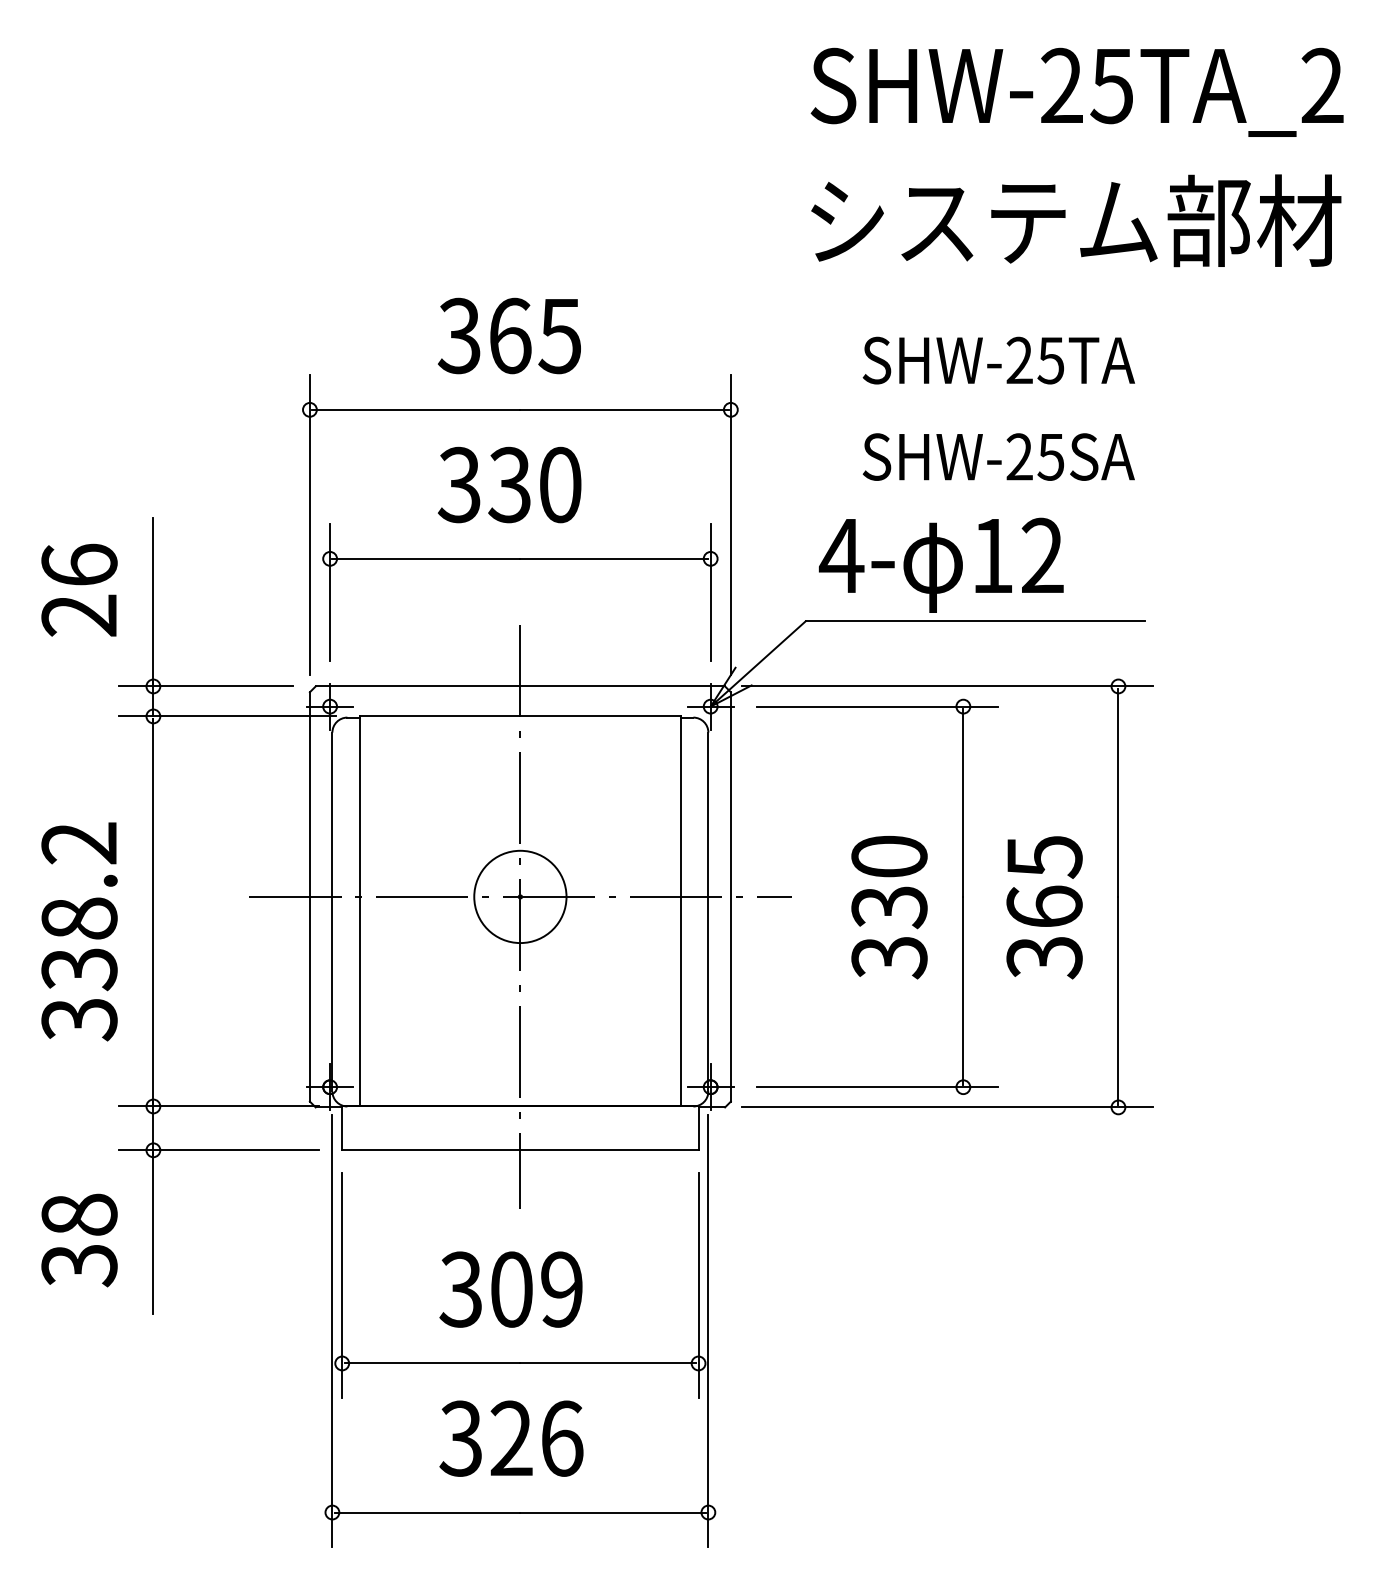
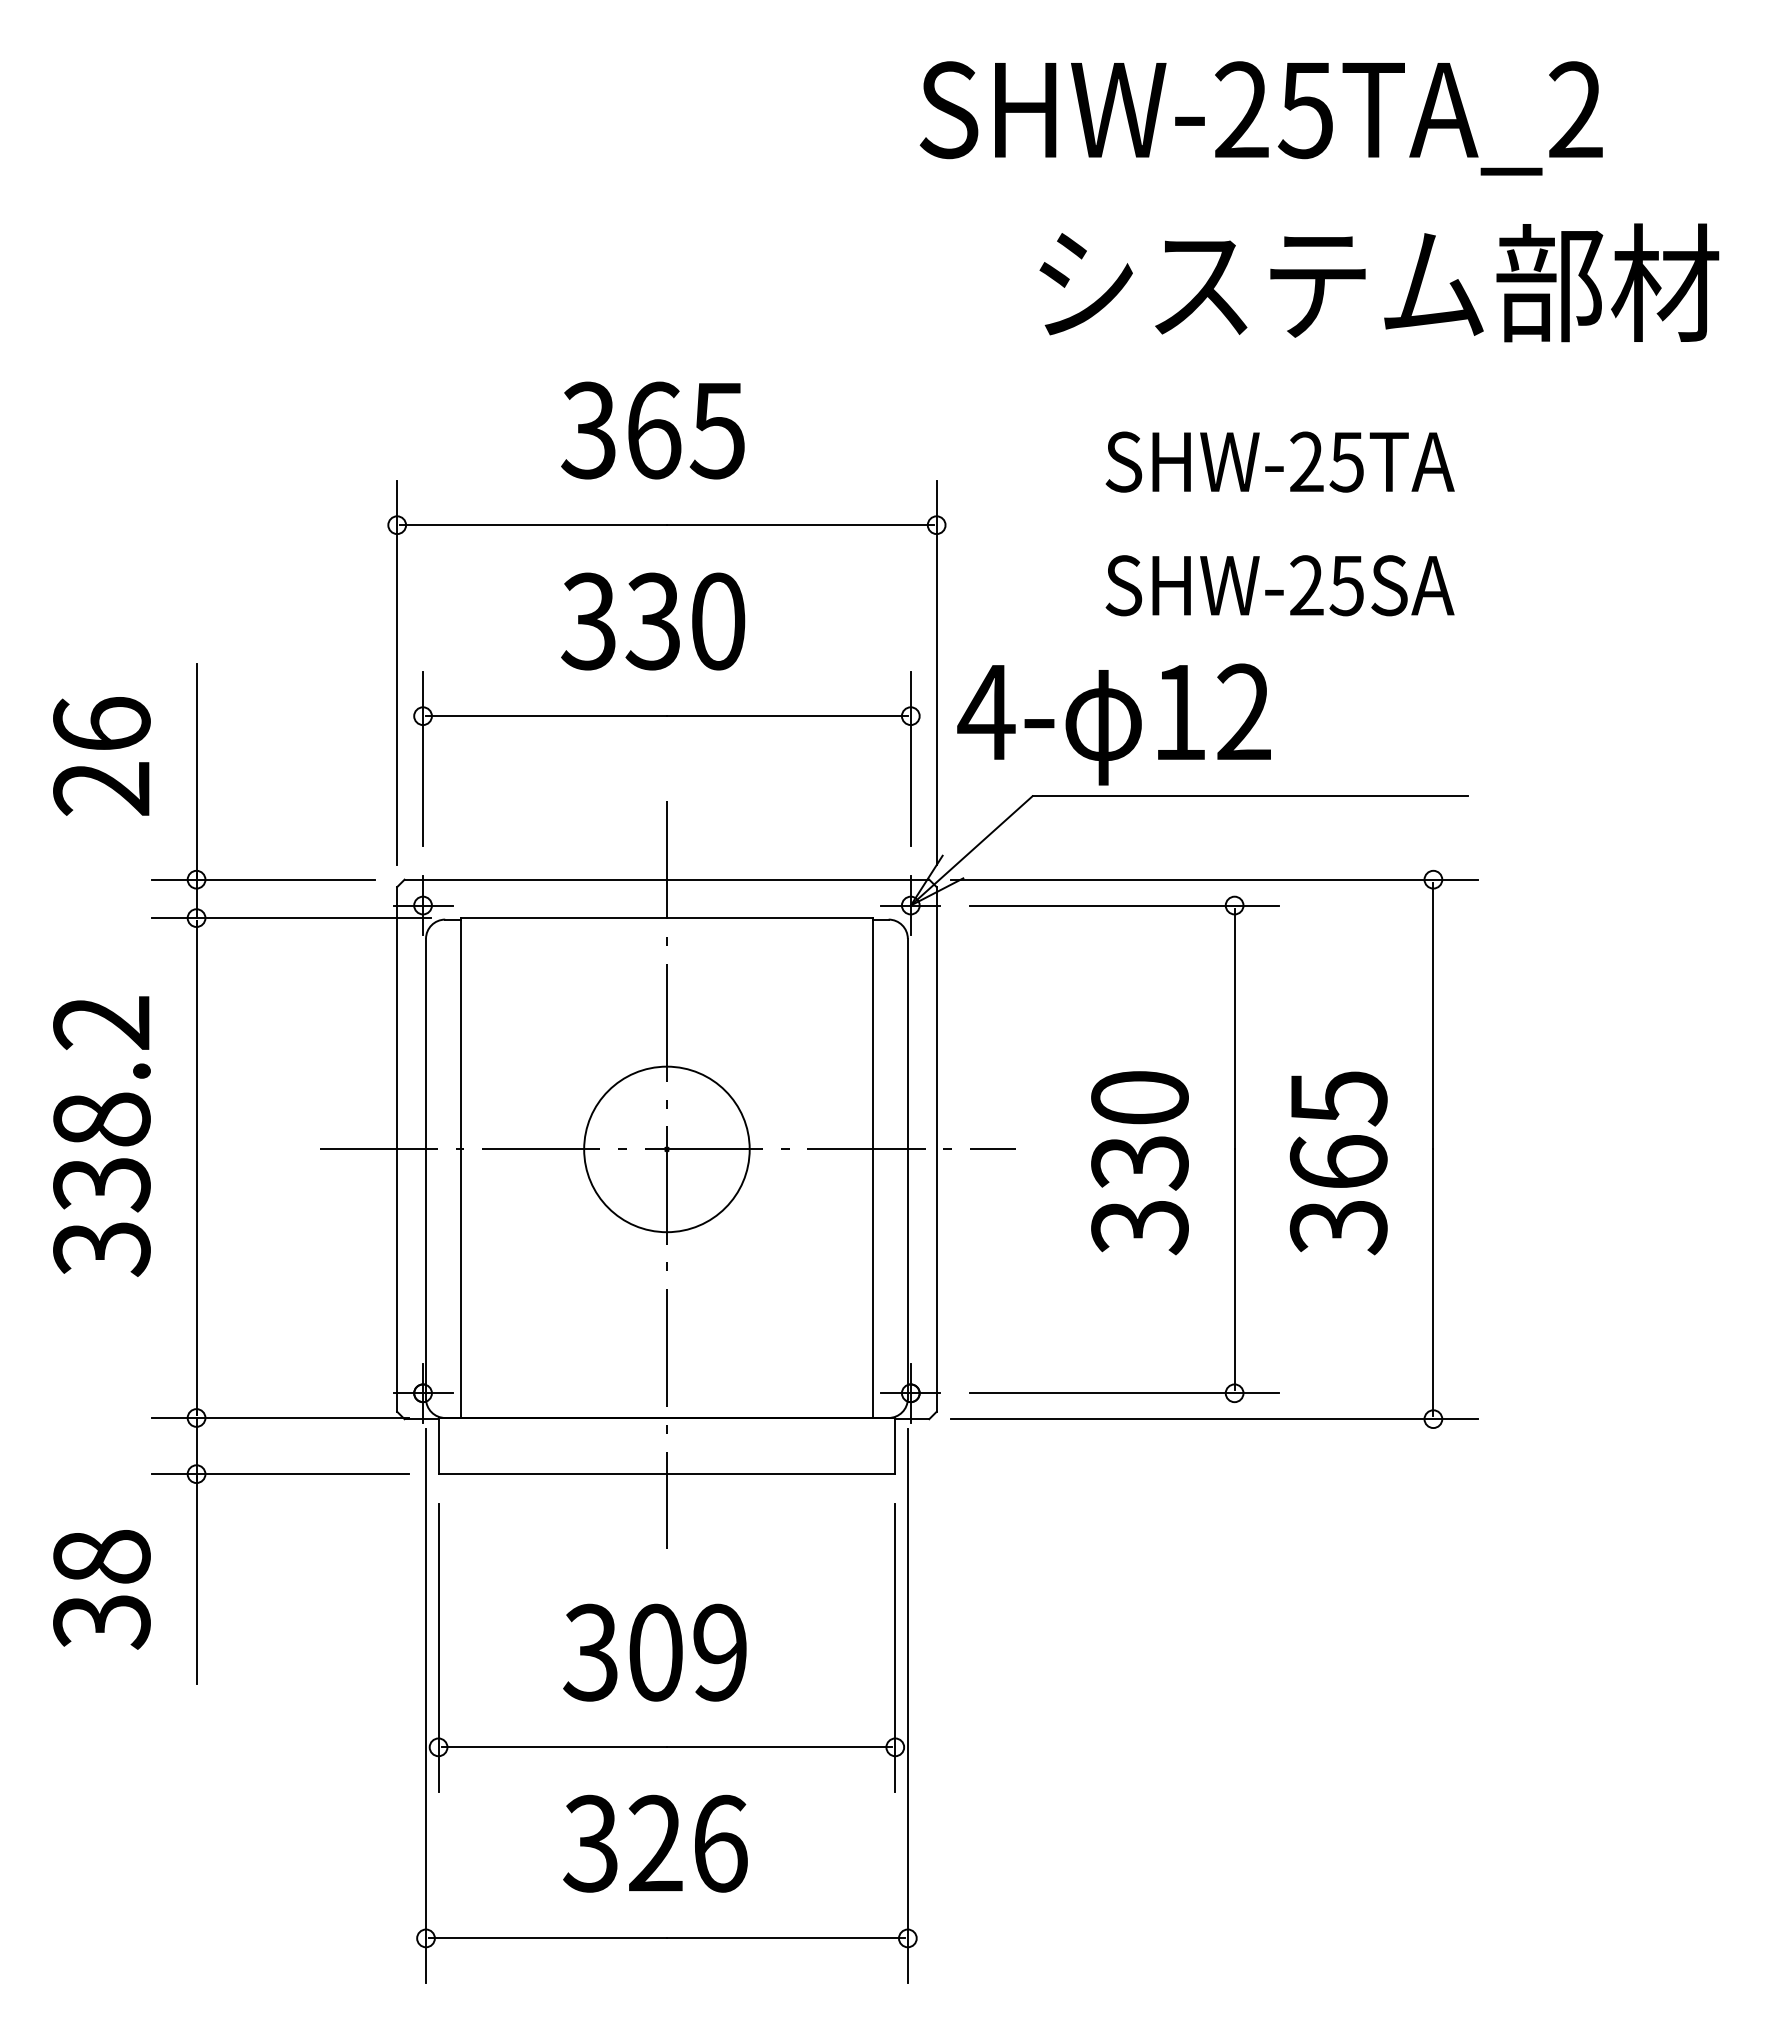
text: (1076, 91) -> (1260, 117), moved
text: (940, 564) -> (1113, 723), moved
circle: (520, 896) -> (667, 1148), size x1.4
text: (79, 931) -> (101, 1136), moved

